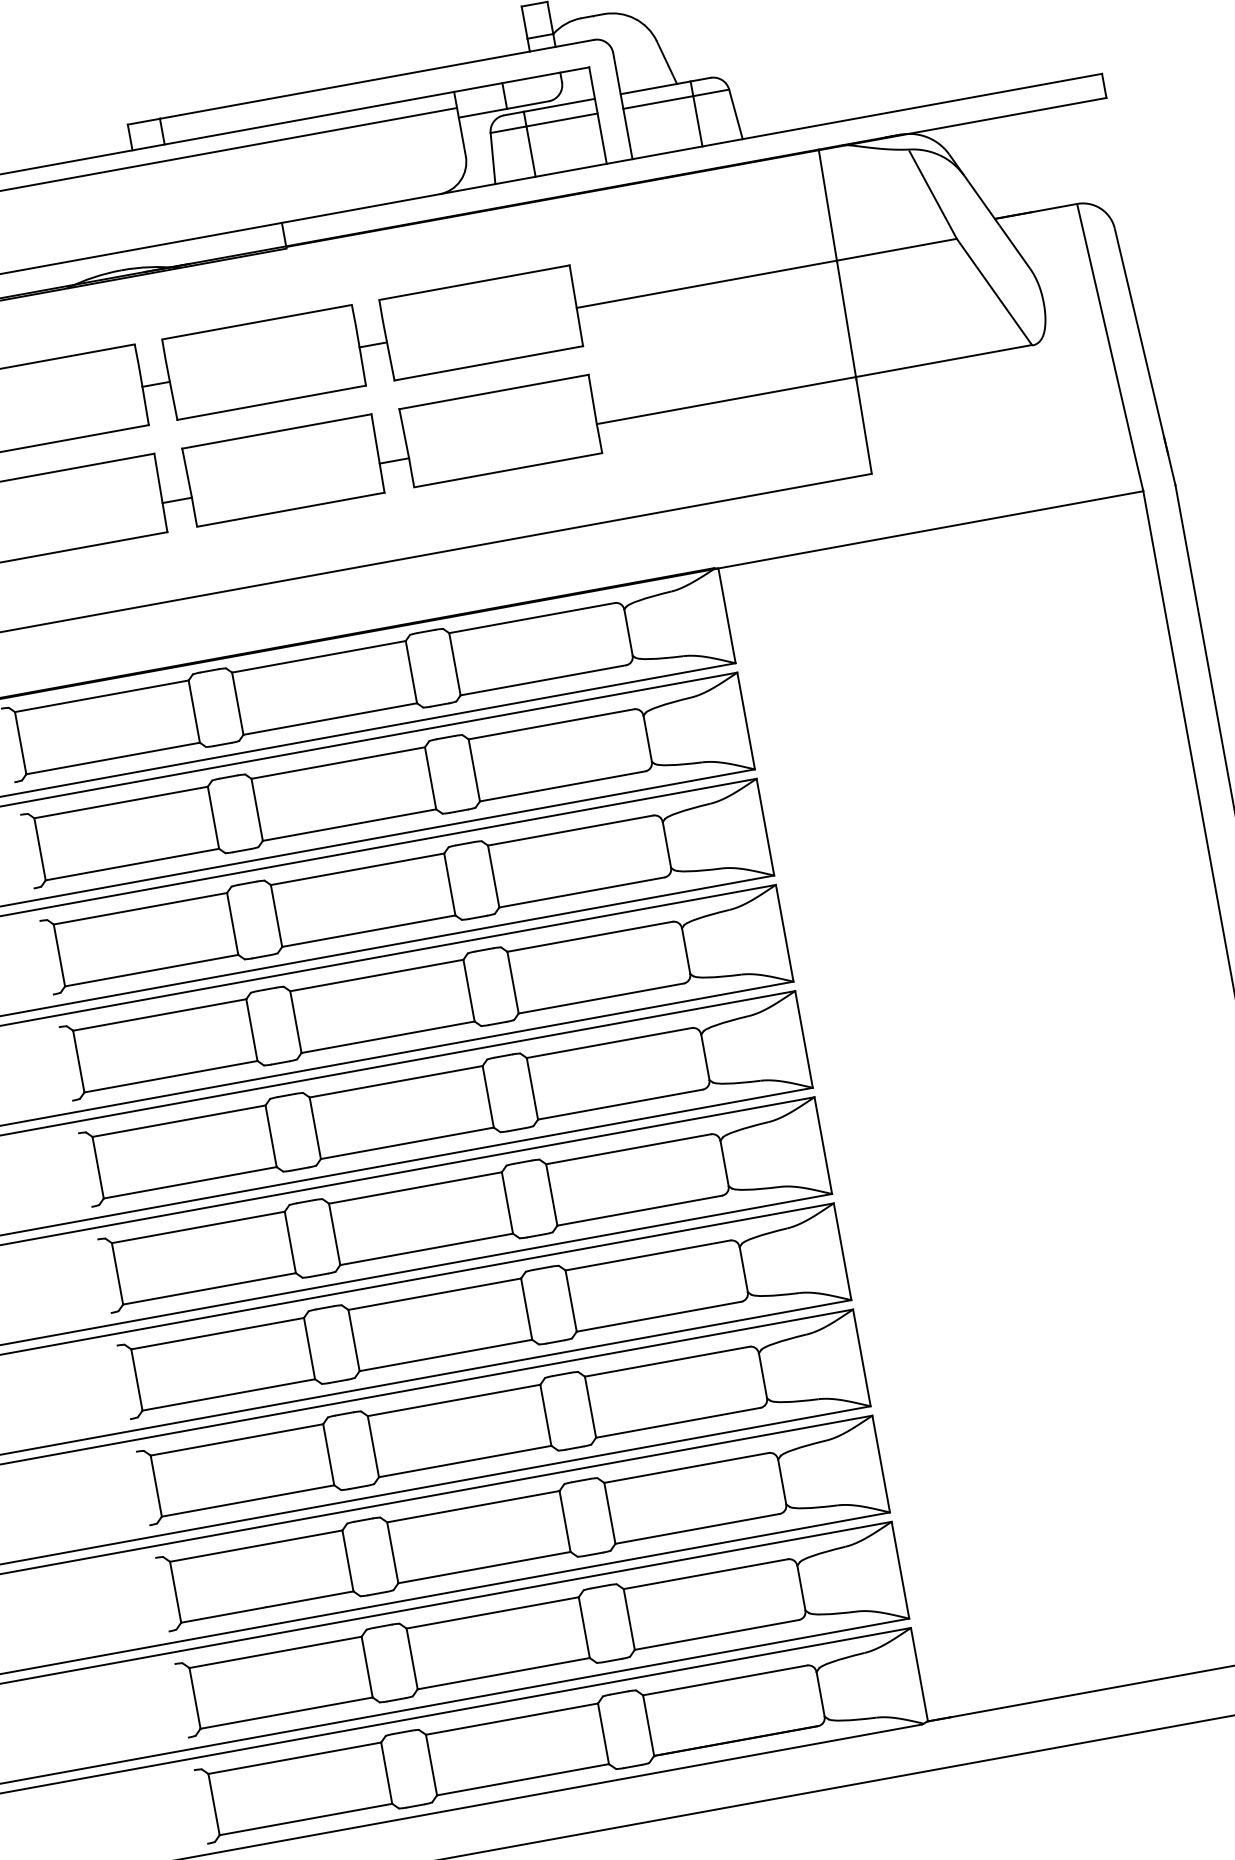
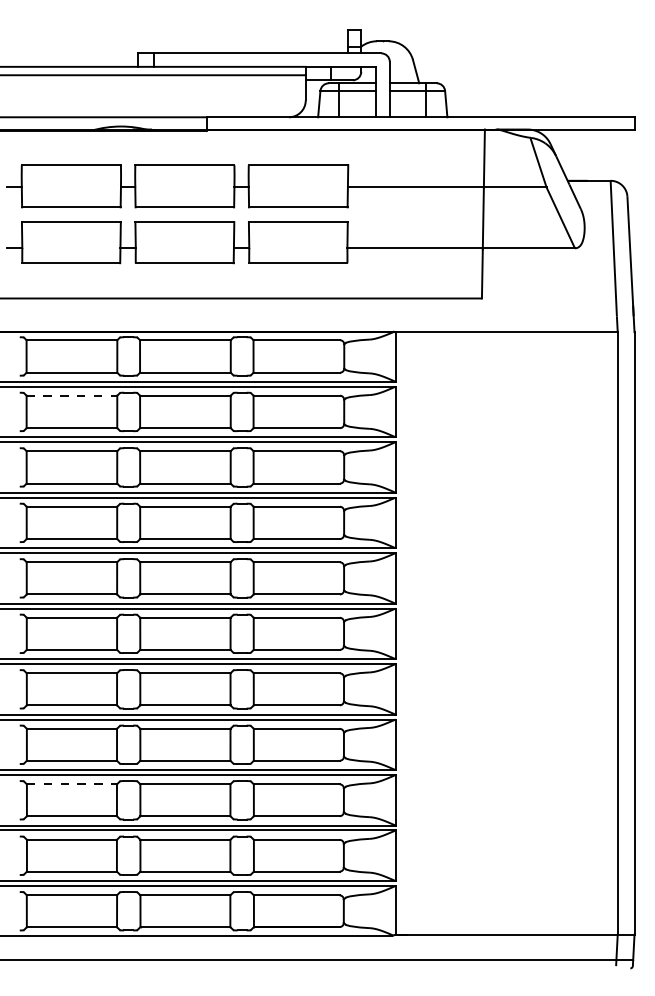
line: (122, 801) -> (72, 395), solid -> dashed
line: (257, 1546) -> (72, 784), solid -> dashed

